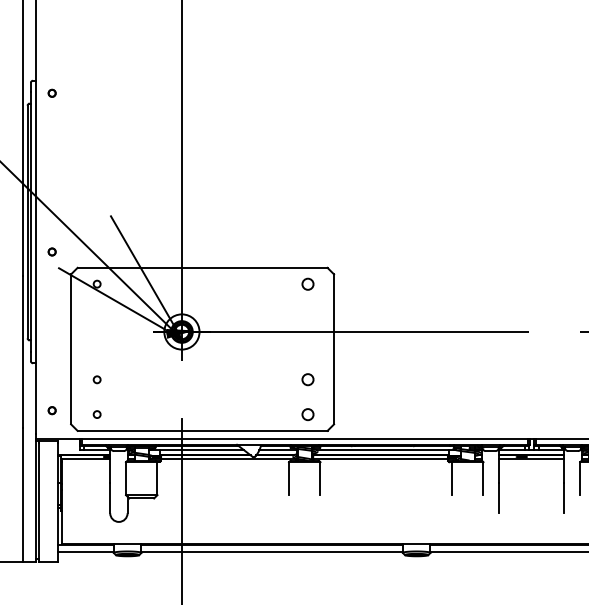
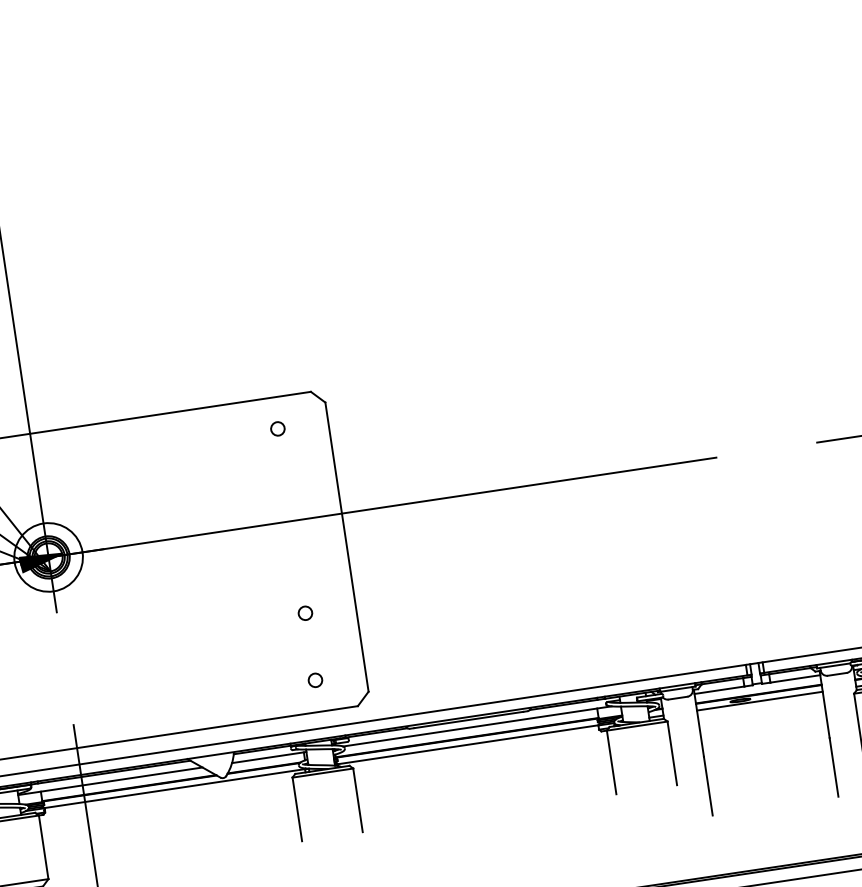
circle: (307, 283) -> (276, 427), size x0.62
circle: (307, 379) -> (304, 612), size x0.62
circle: (307, 414) -> (314, 680), size x0.62

